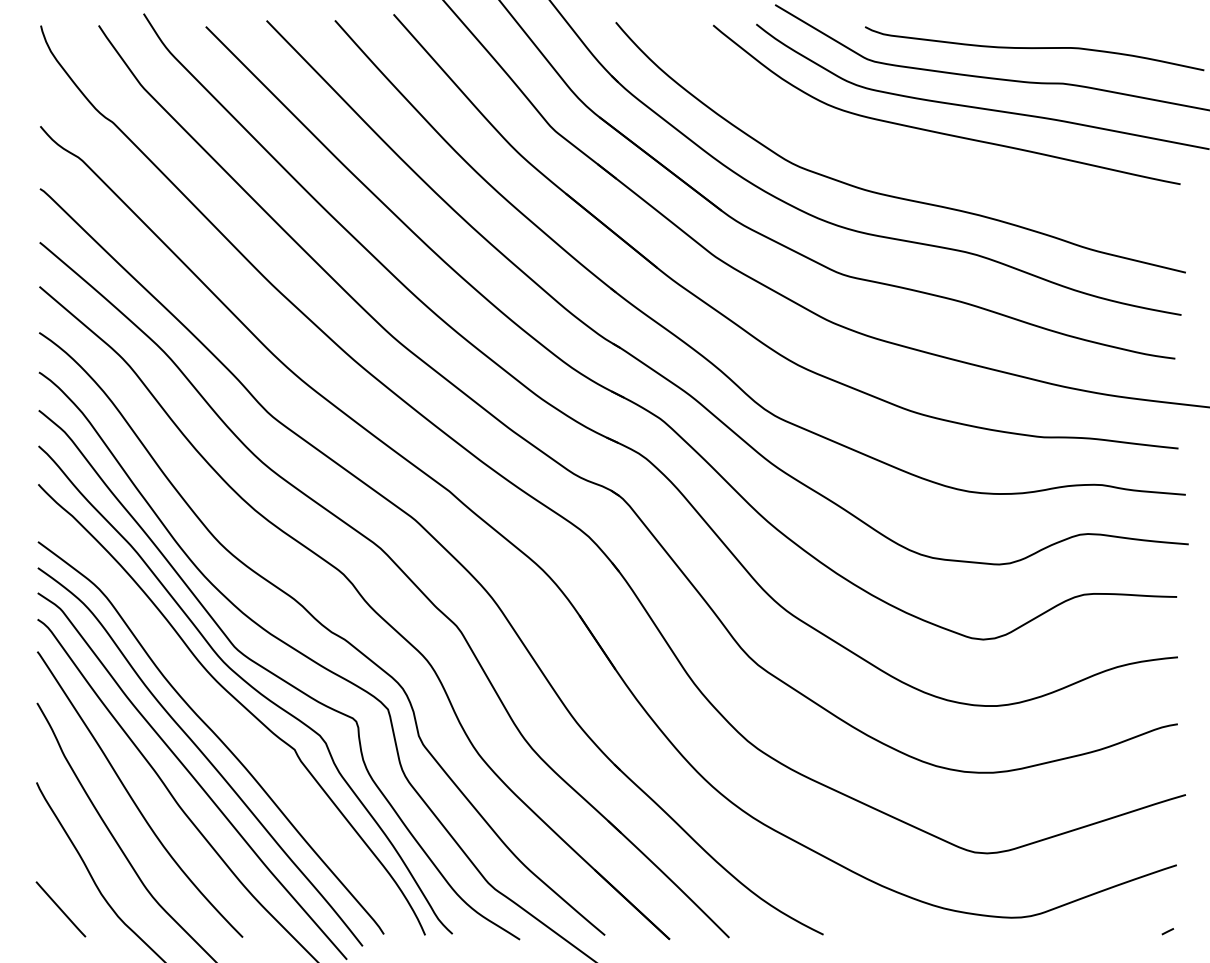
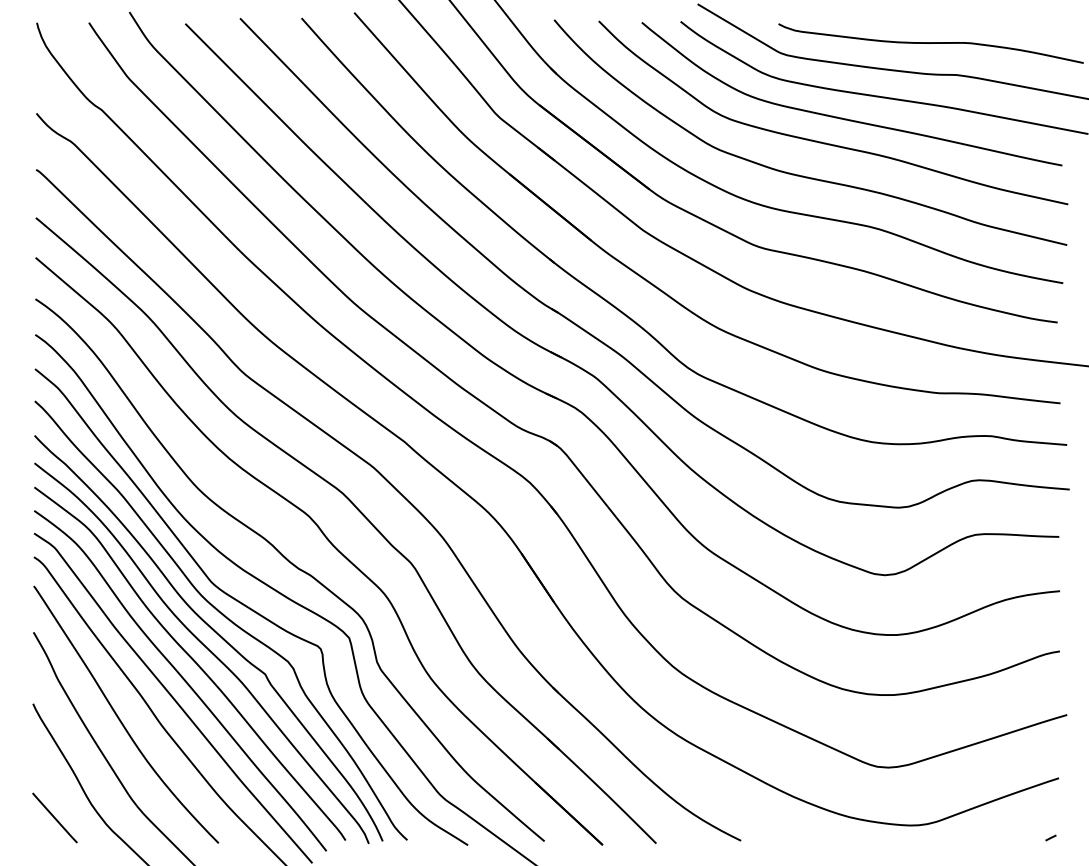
curve: (918, 158) -> (826, 142), added
curve: (229, 721) -> (206, 648), added

